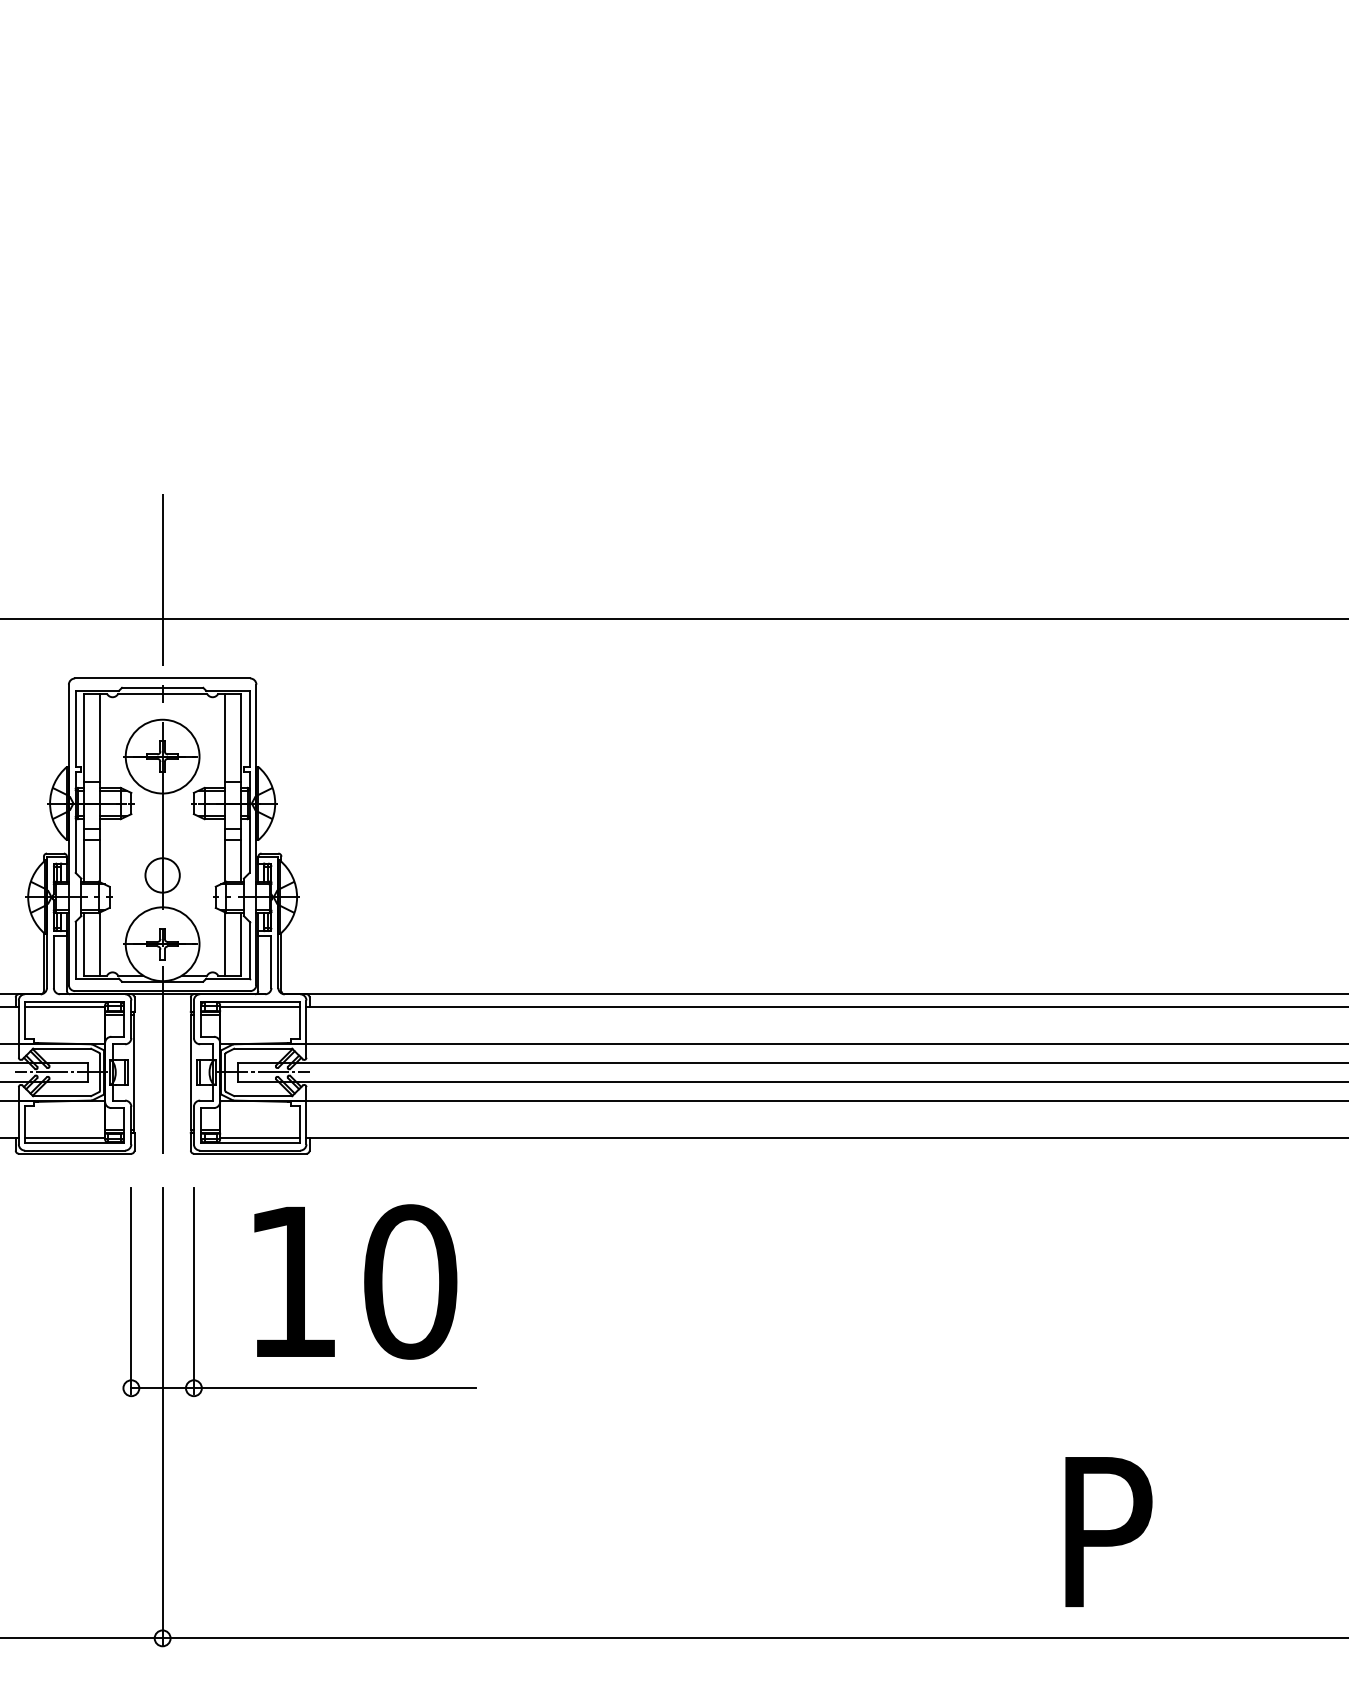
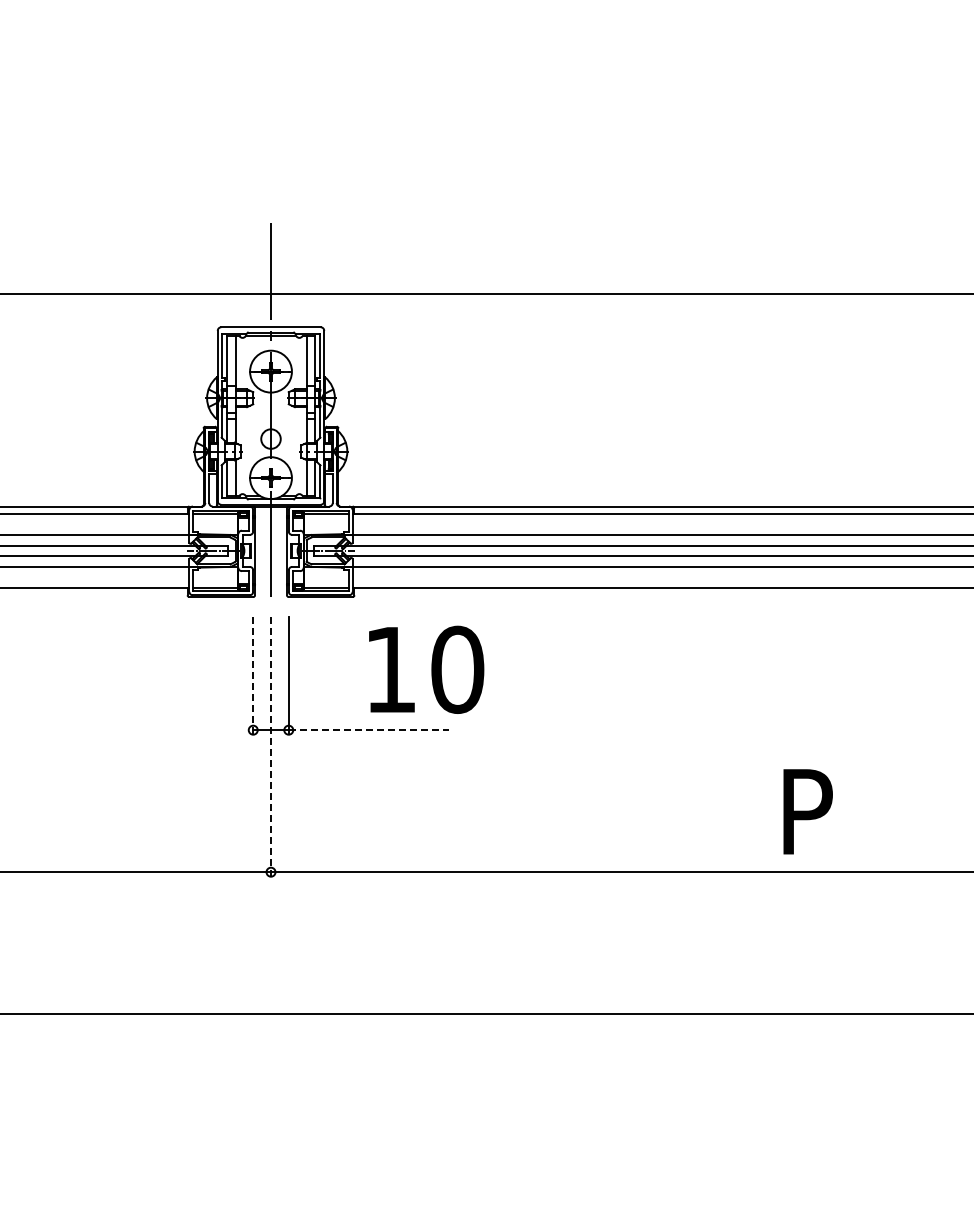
text: (355, 1281) -> (426, 669), moved
line: (131, 1291) -> (253, 675), solid -> dashed
line: (336, 1388) -> (369, 730), solid -> dashed
line: (163, 1416) -> (271, 746), solid -> dashed

